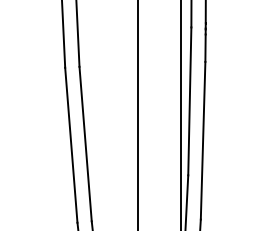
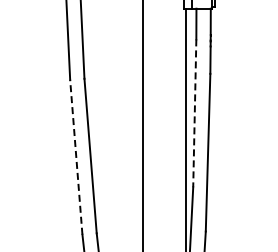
line: (189, 101) -> (194, 113), solid -> dashed
line: (71, 145) -> (76, 157), solid -> dashed

